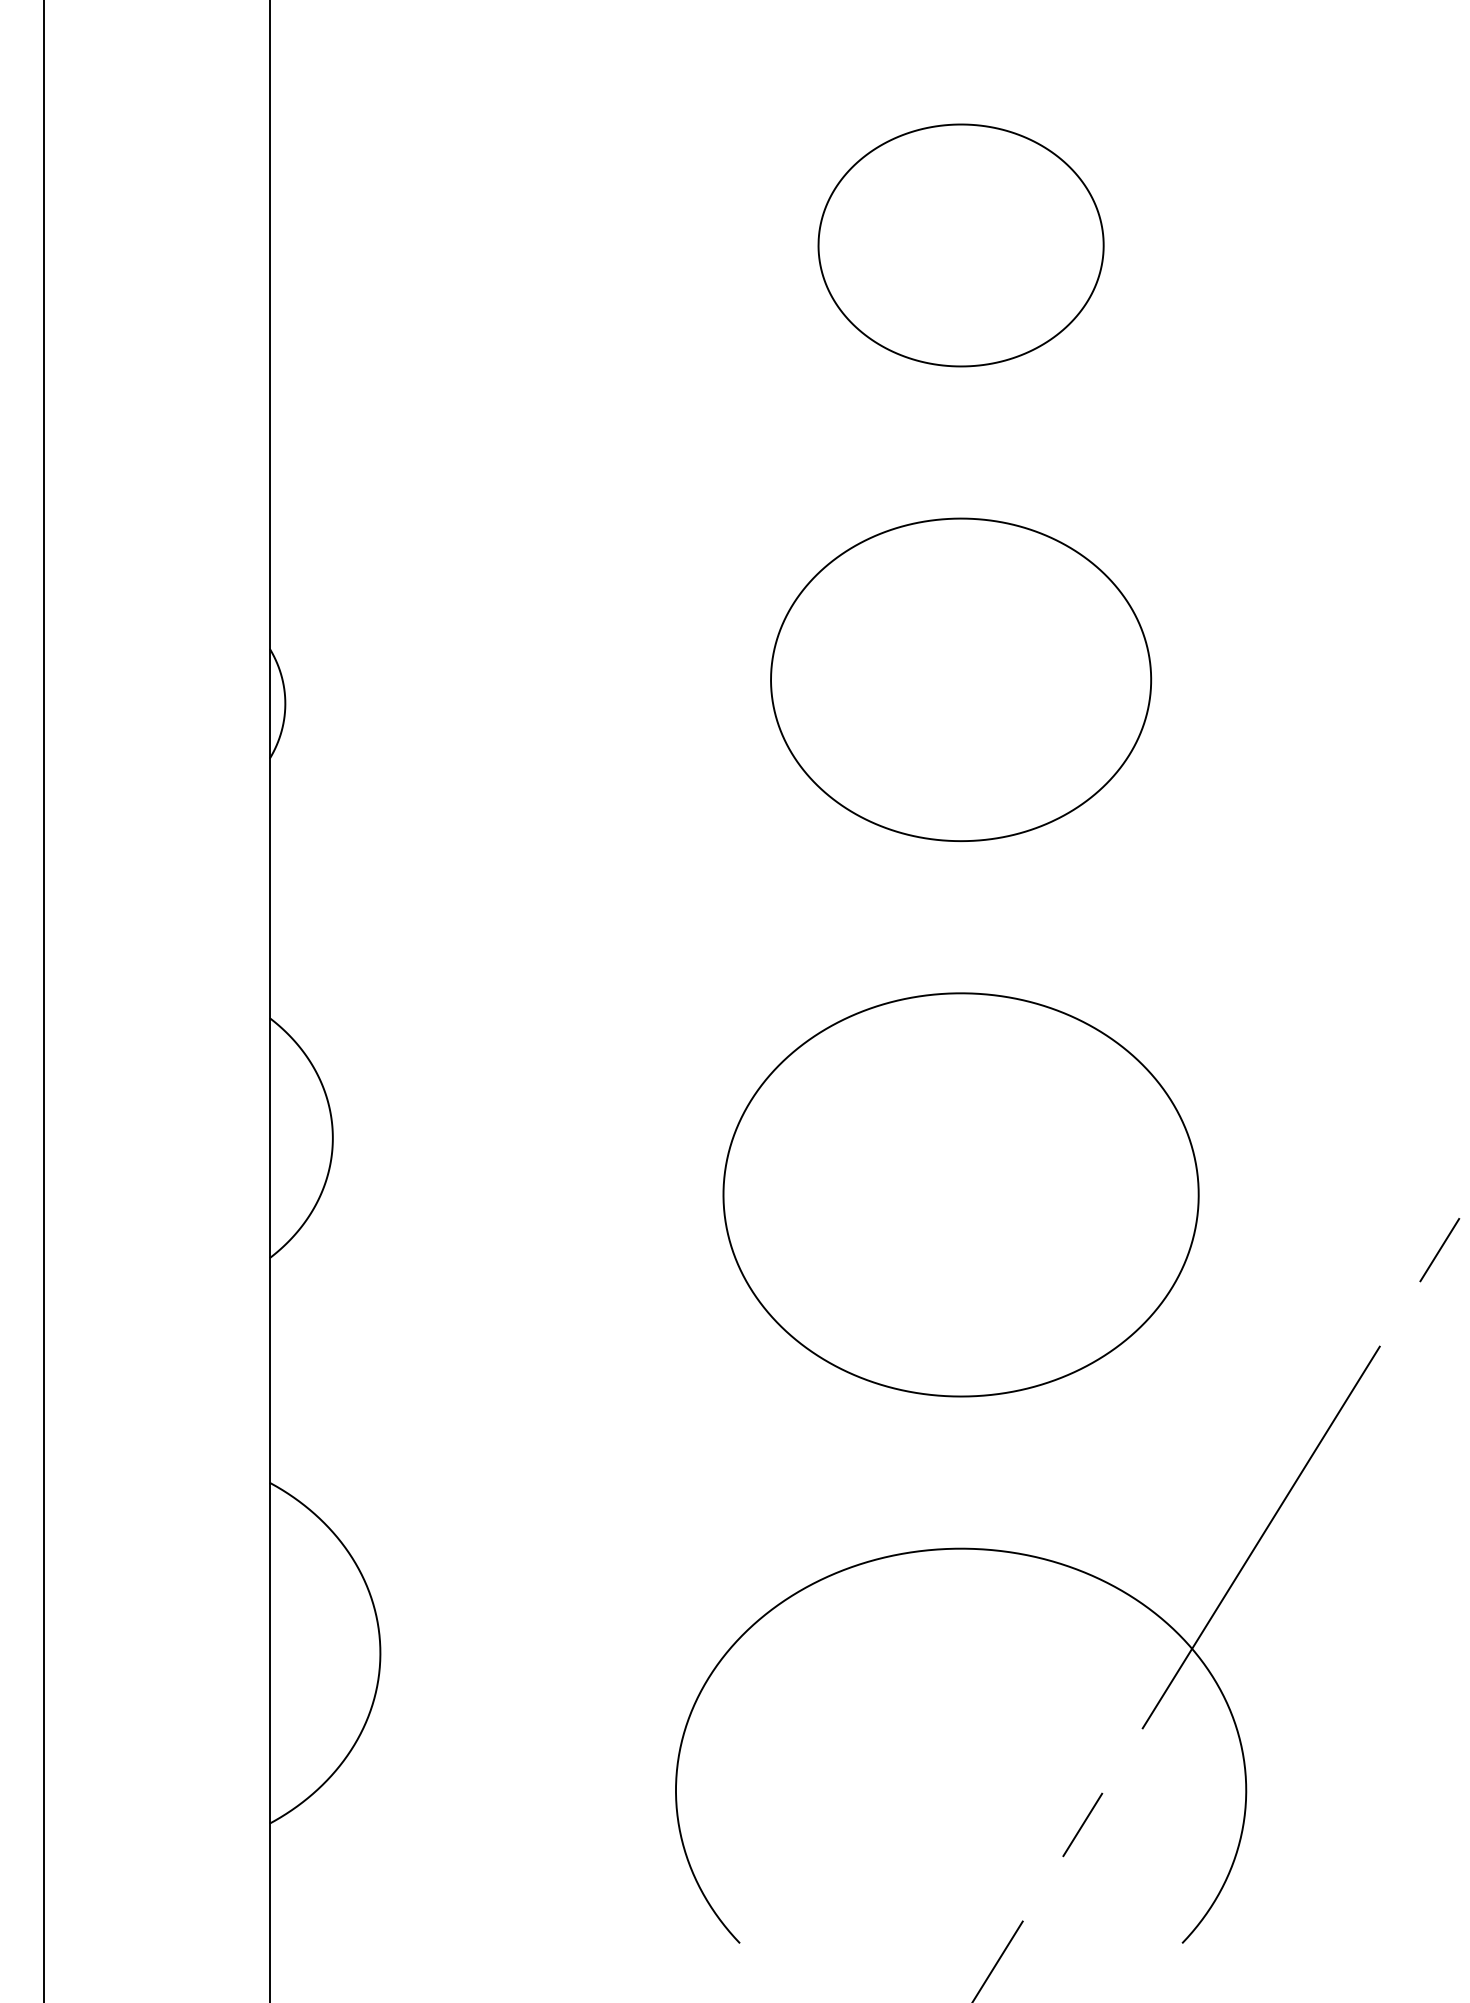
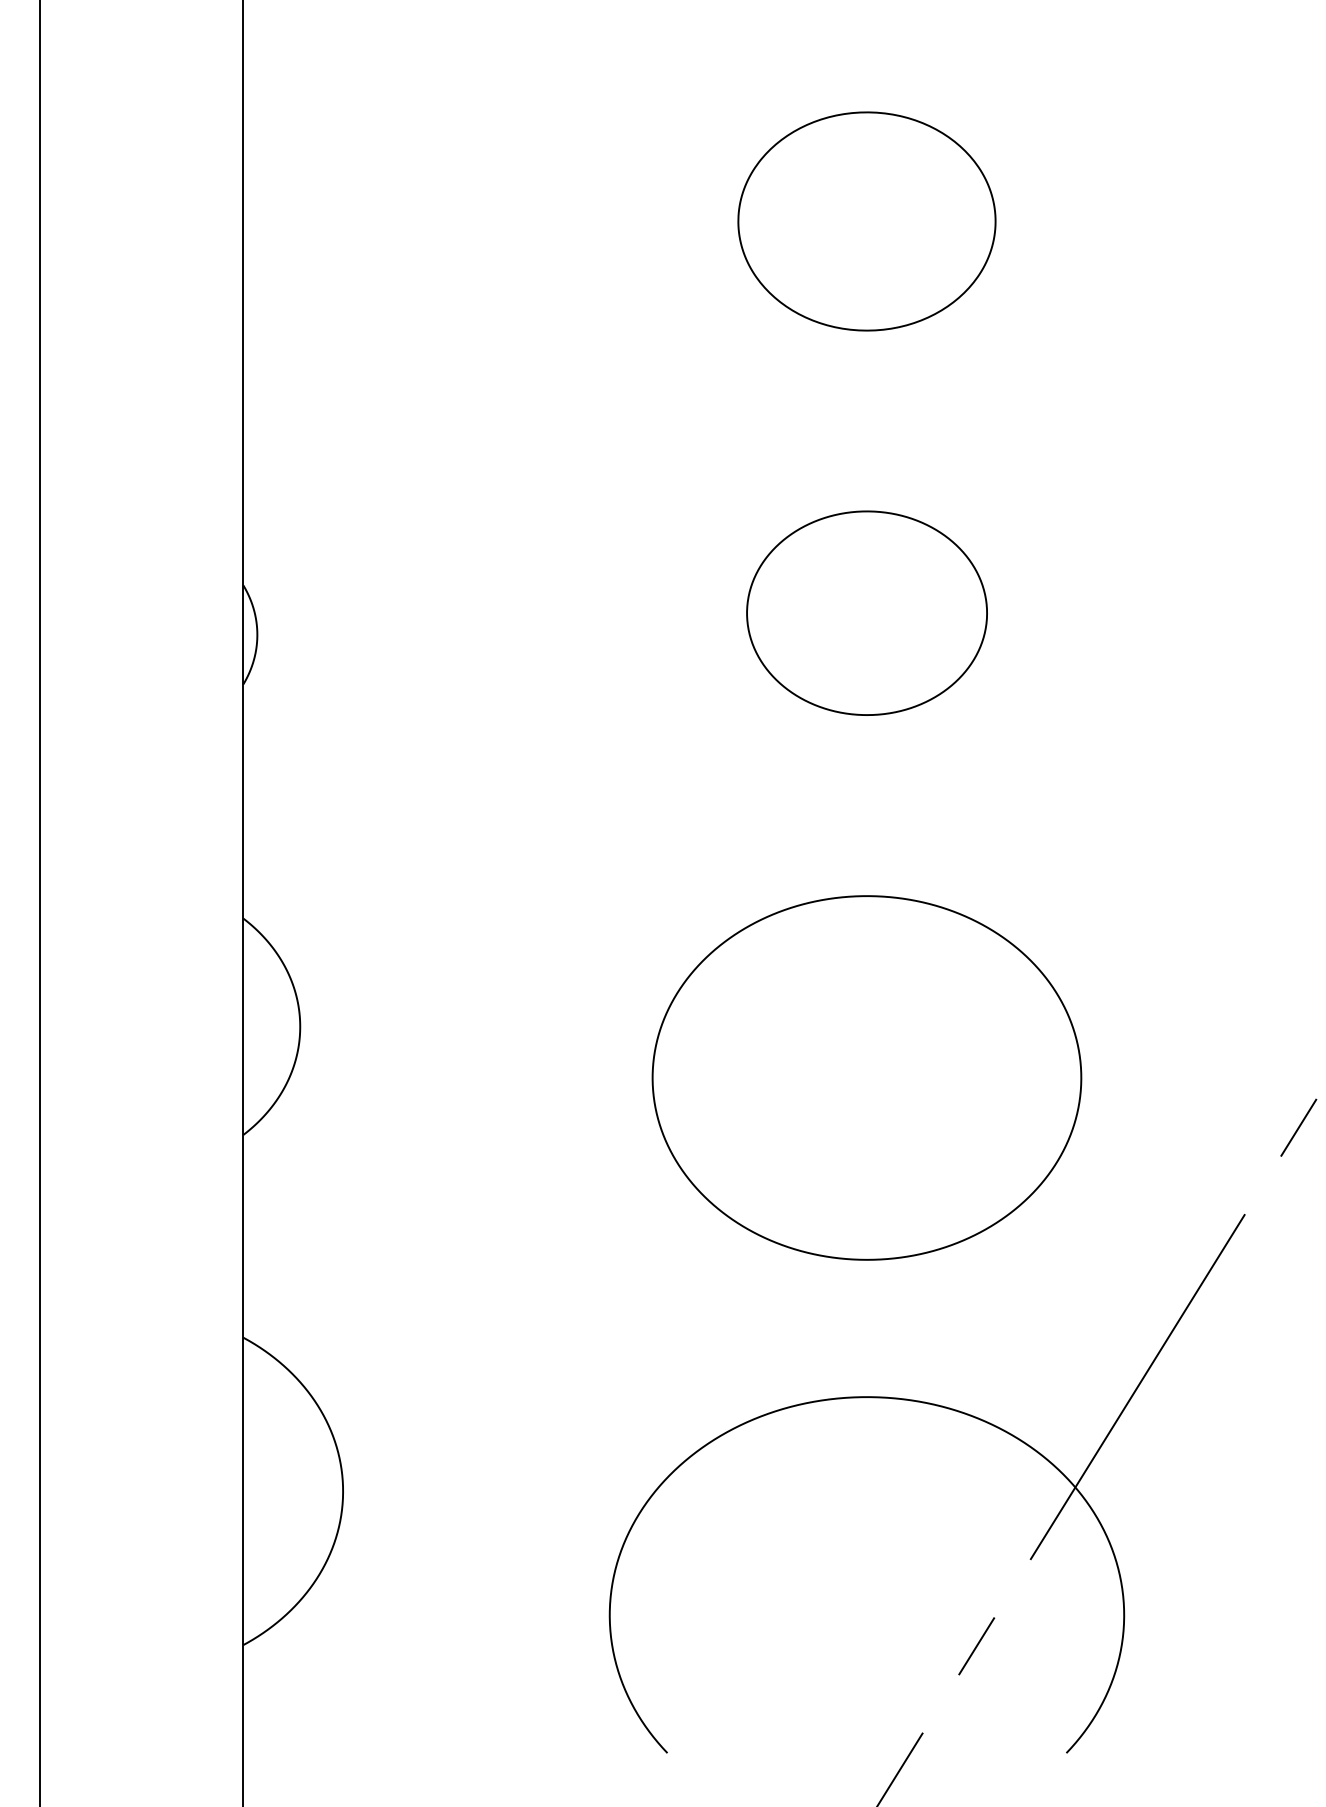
part: (961, 679) -> (867, 613), size x0.7

